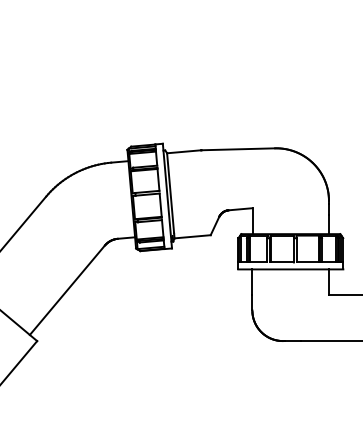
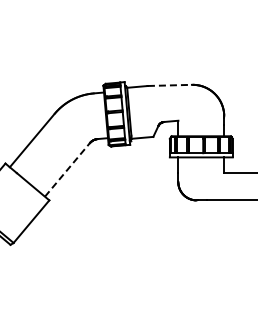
line: (237, 149) -> (169, 85), solid -> dashed
line: (67, 289) -> (67, 169), solid -> dashed

